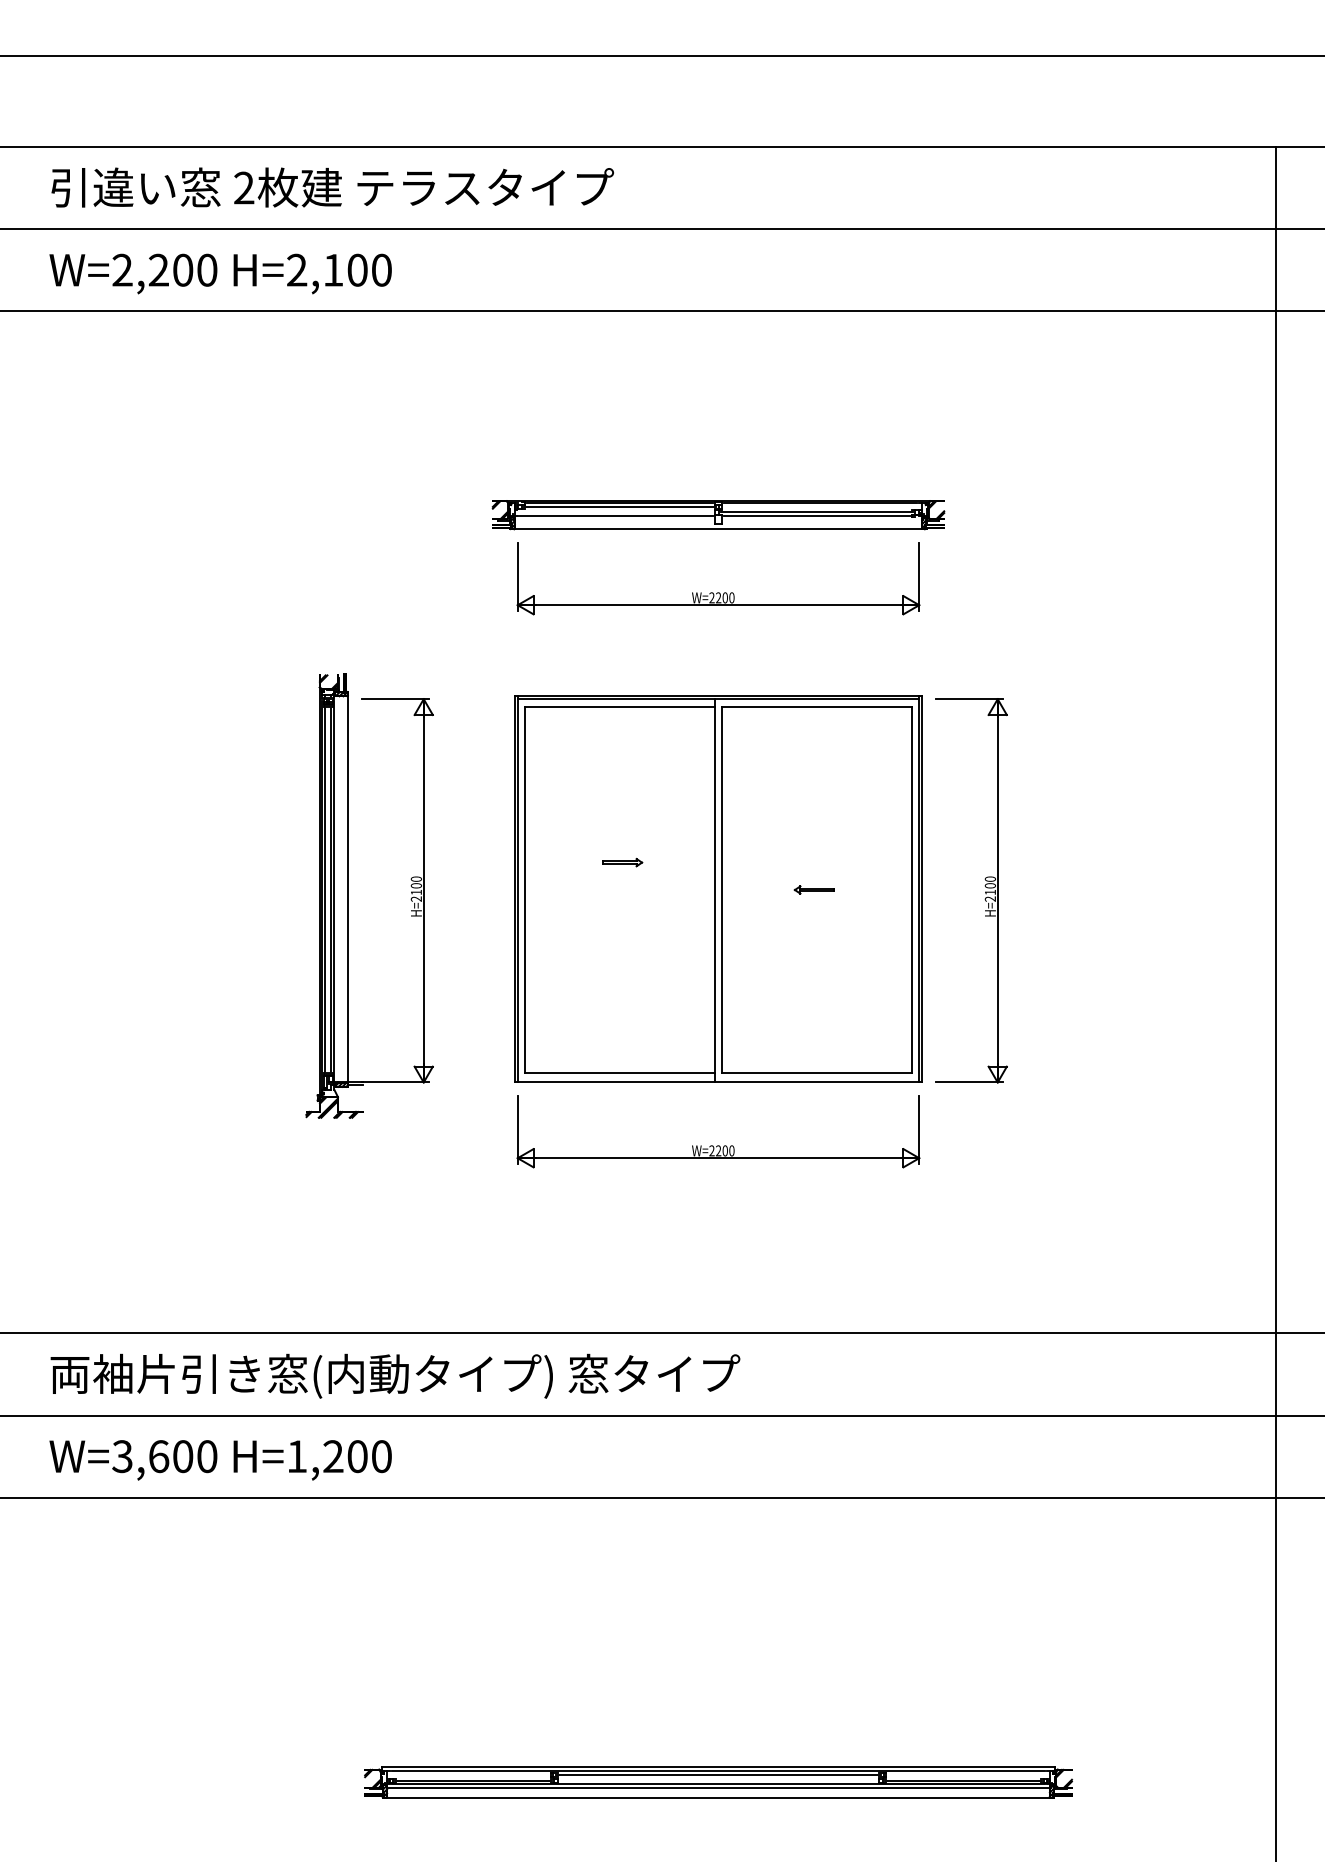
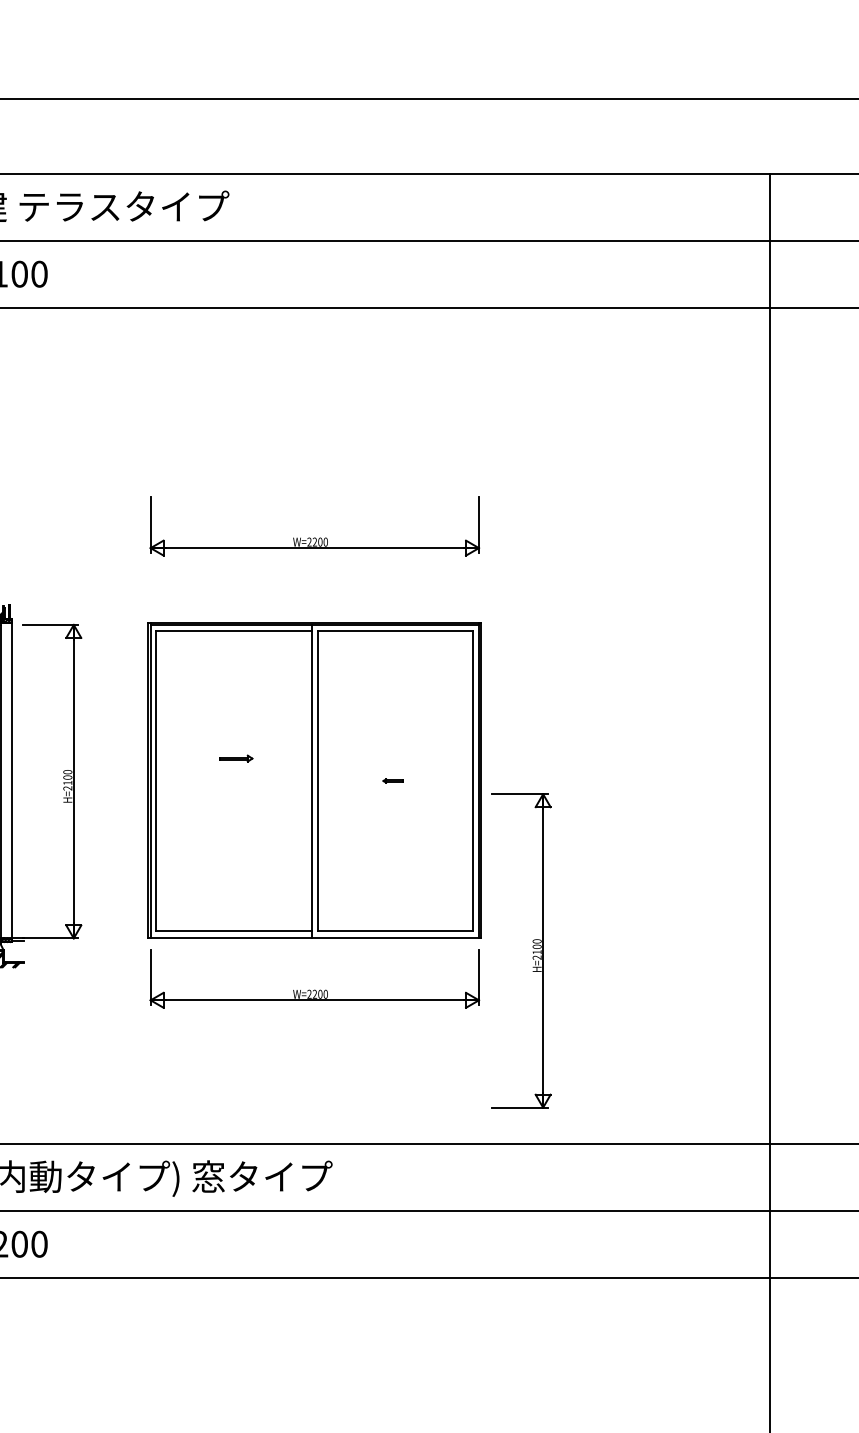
part: (718, 515) -> (314, 474), removed
part: (984, 885) -> (532, 946), moved
part: (813, 889) -> (392, 780), size x0.6

